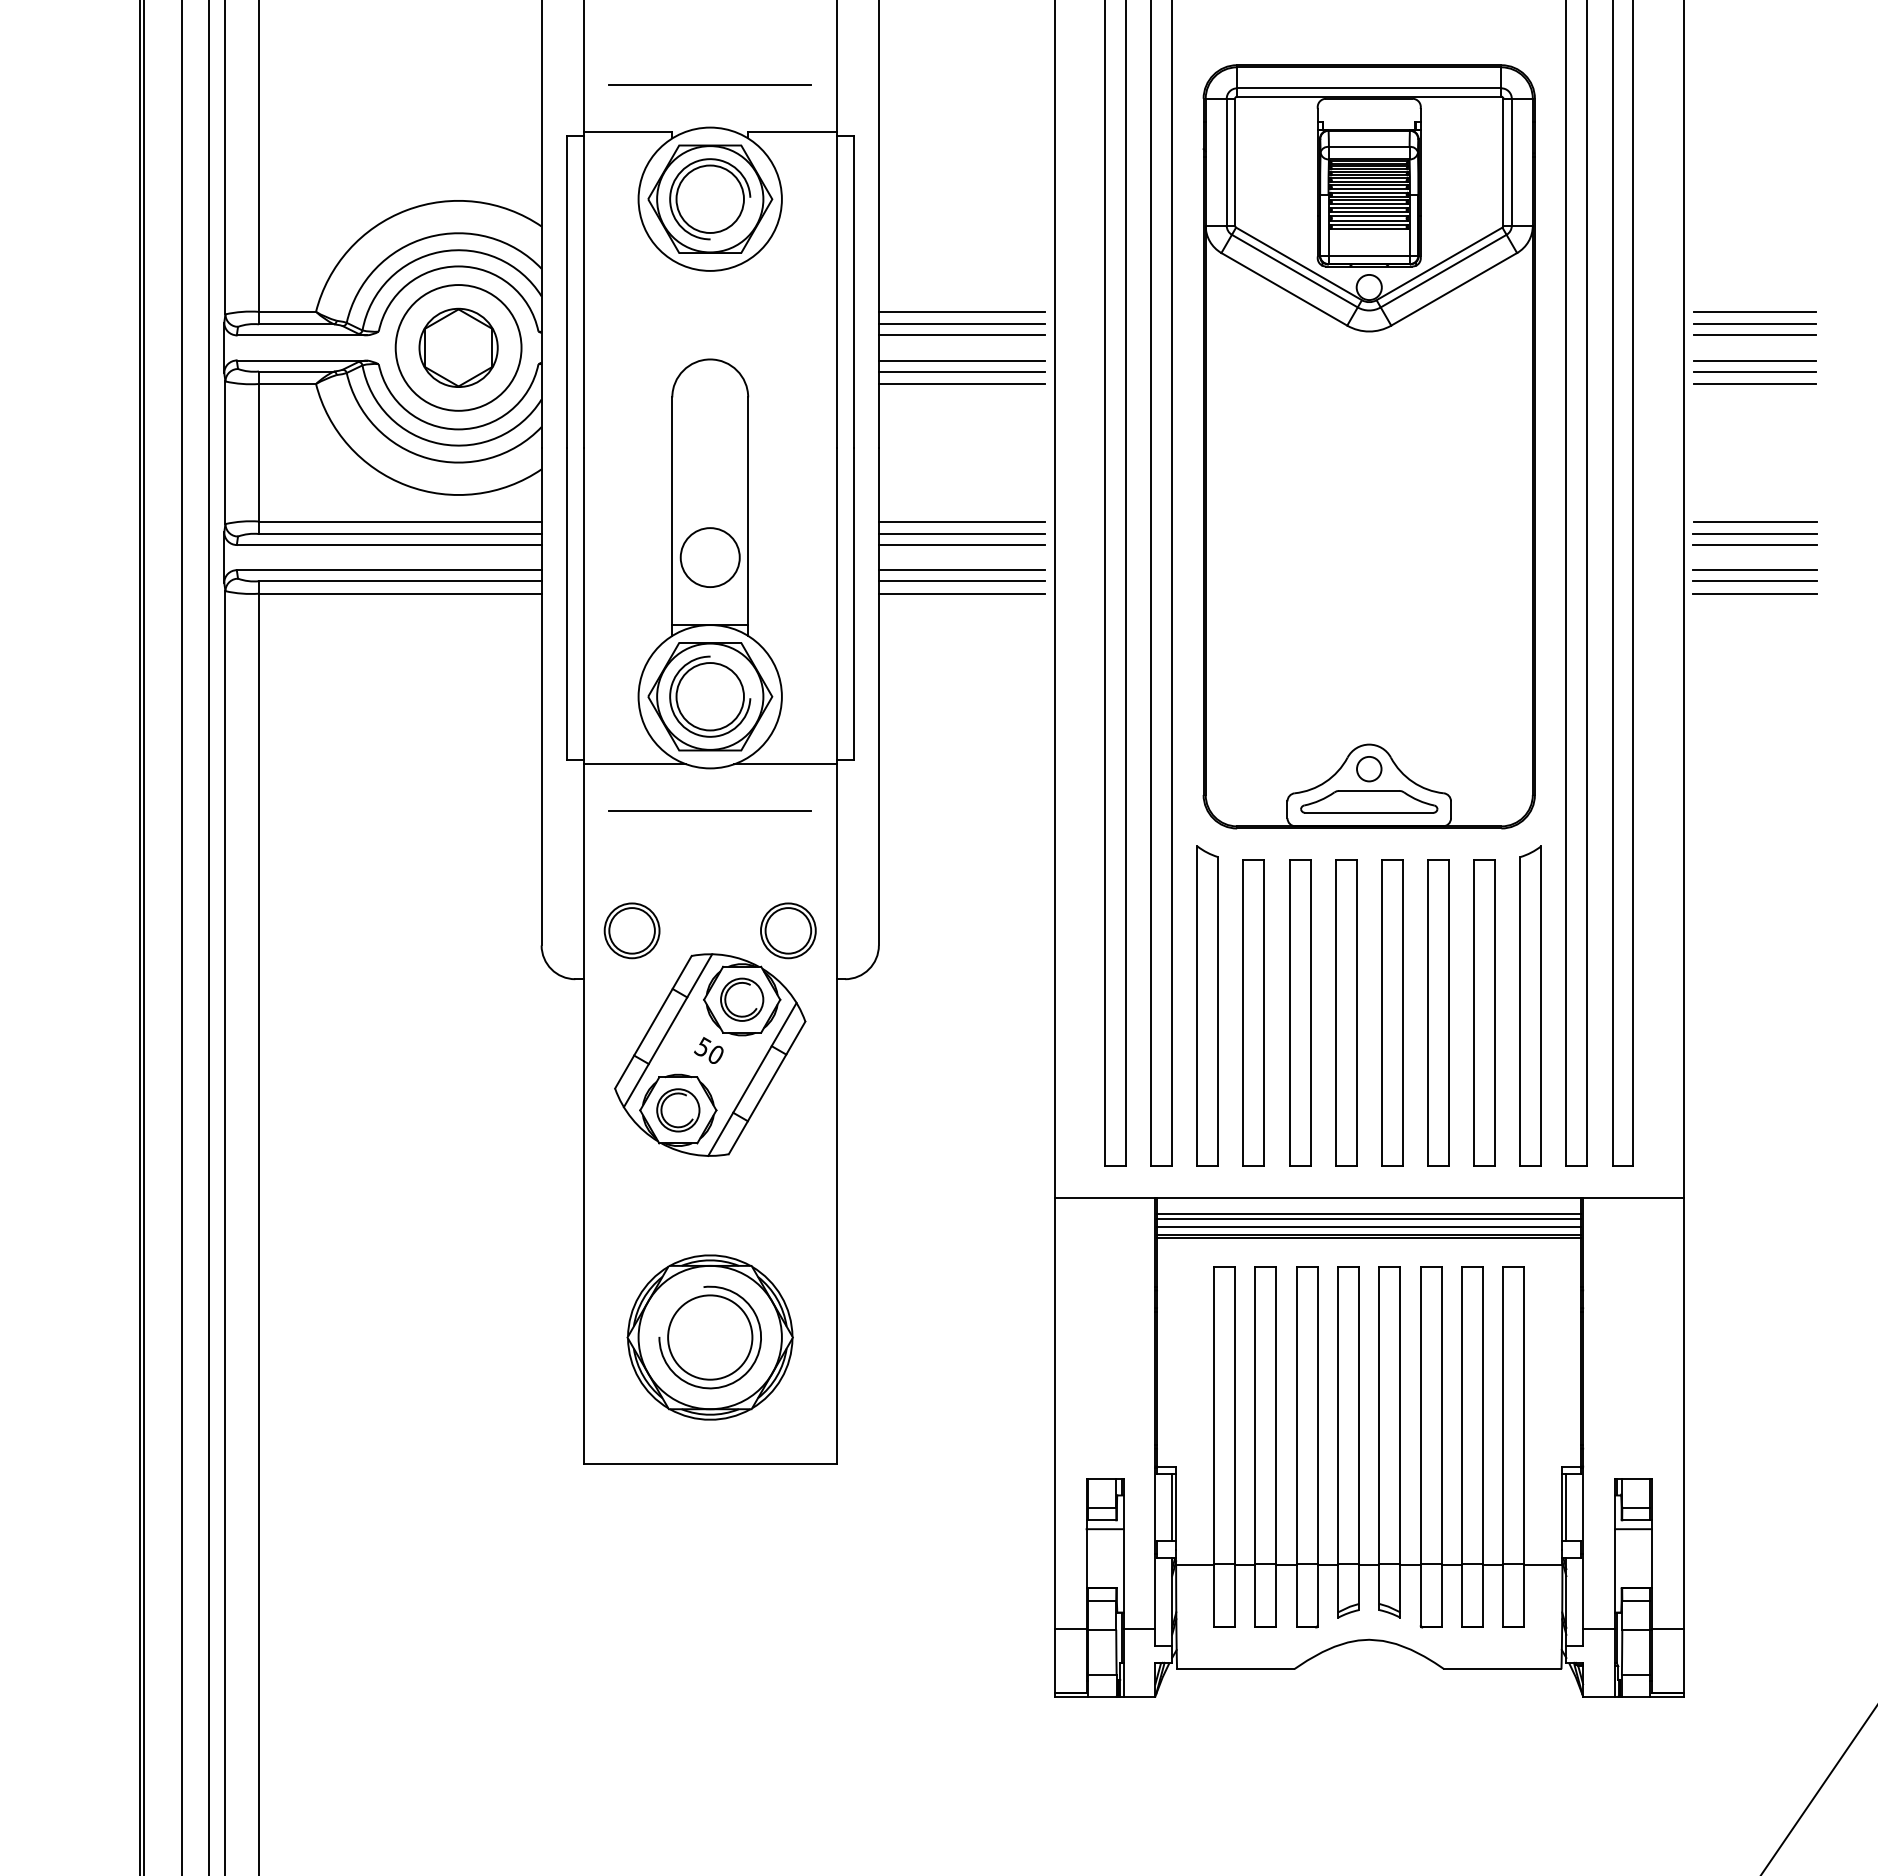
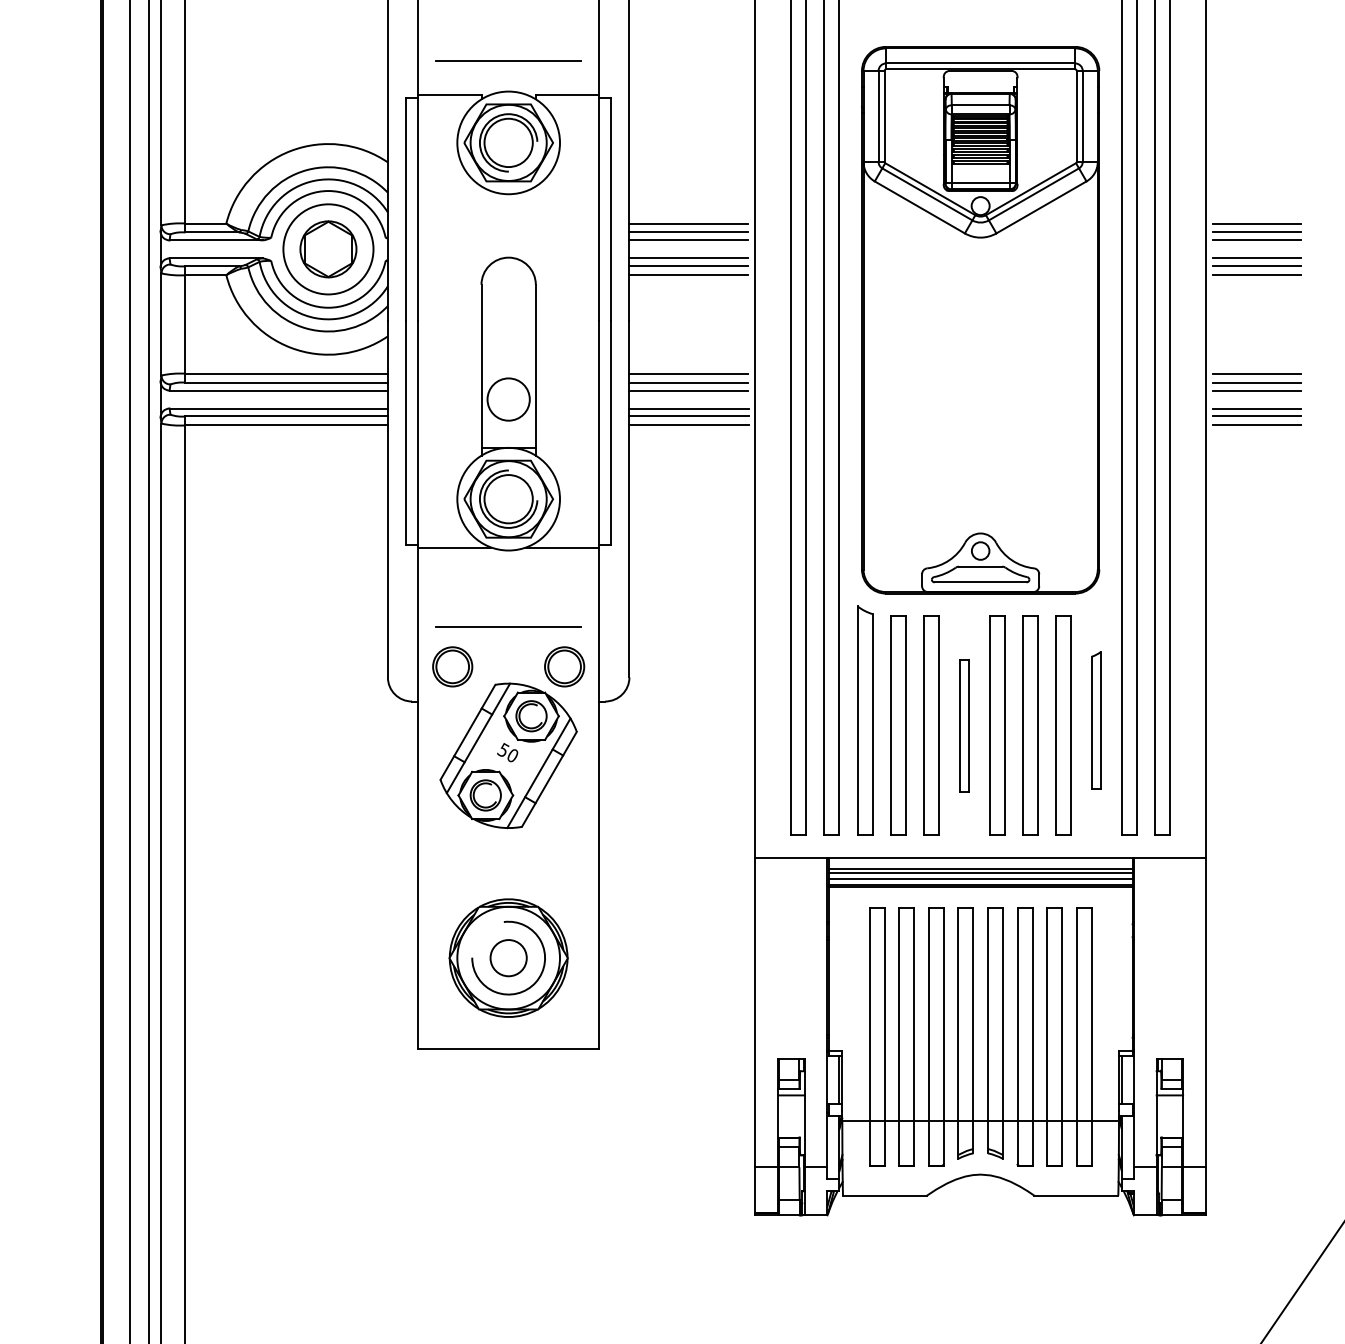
line: (709, 810) -> (508, 626), moved
part: (1530, 1005) -> (1096, 720), size x0.6
part: (1346, 1012) -> (964, 725), size x0.6
circle: (710, 1337) -> (508, 958), size x0.6

